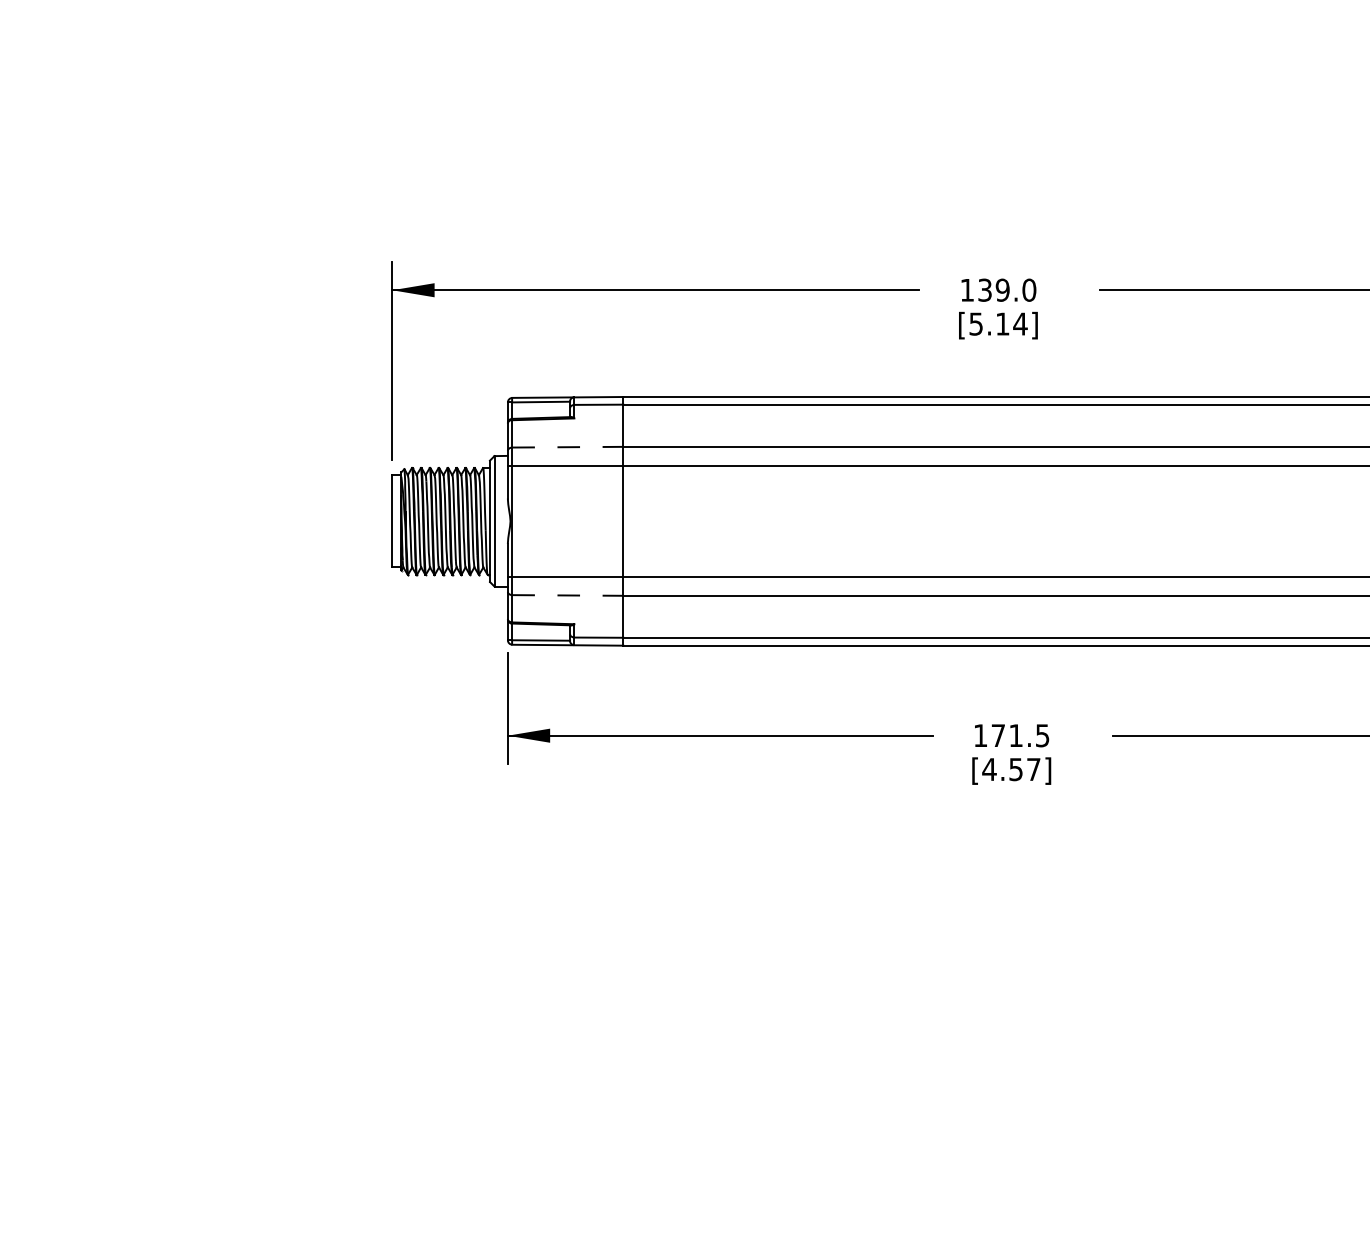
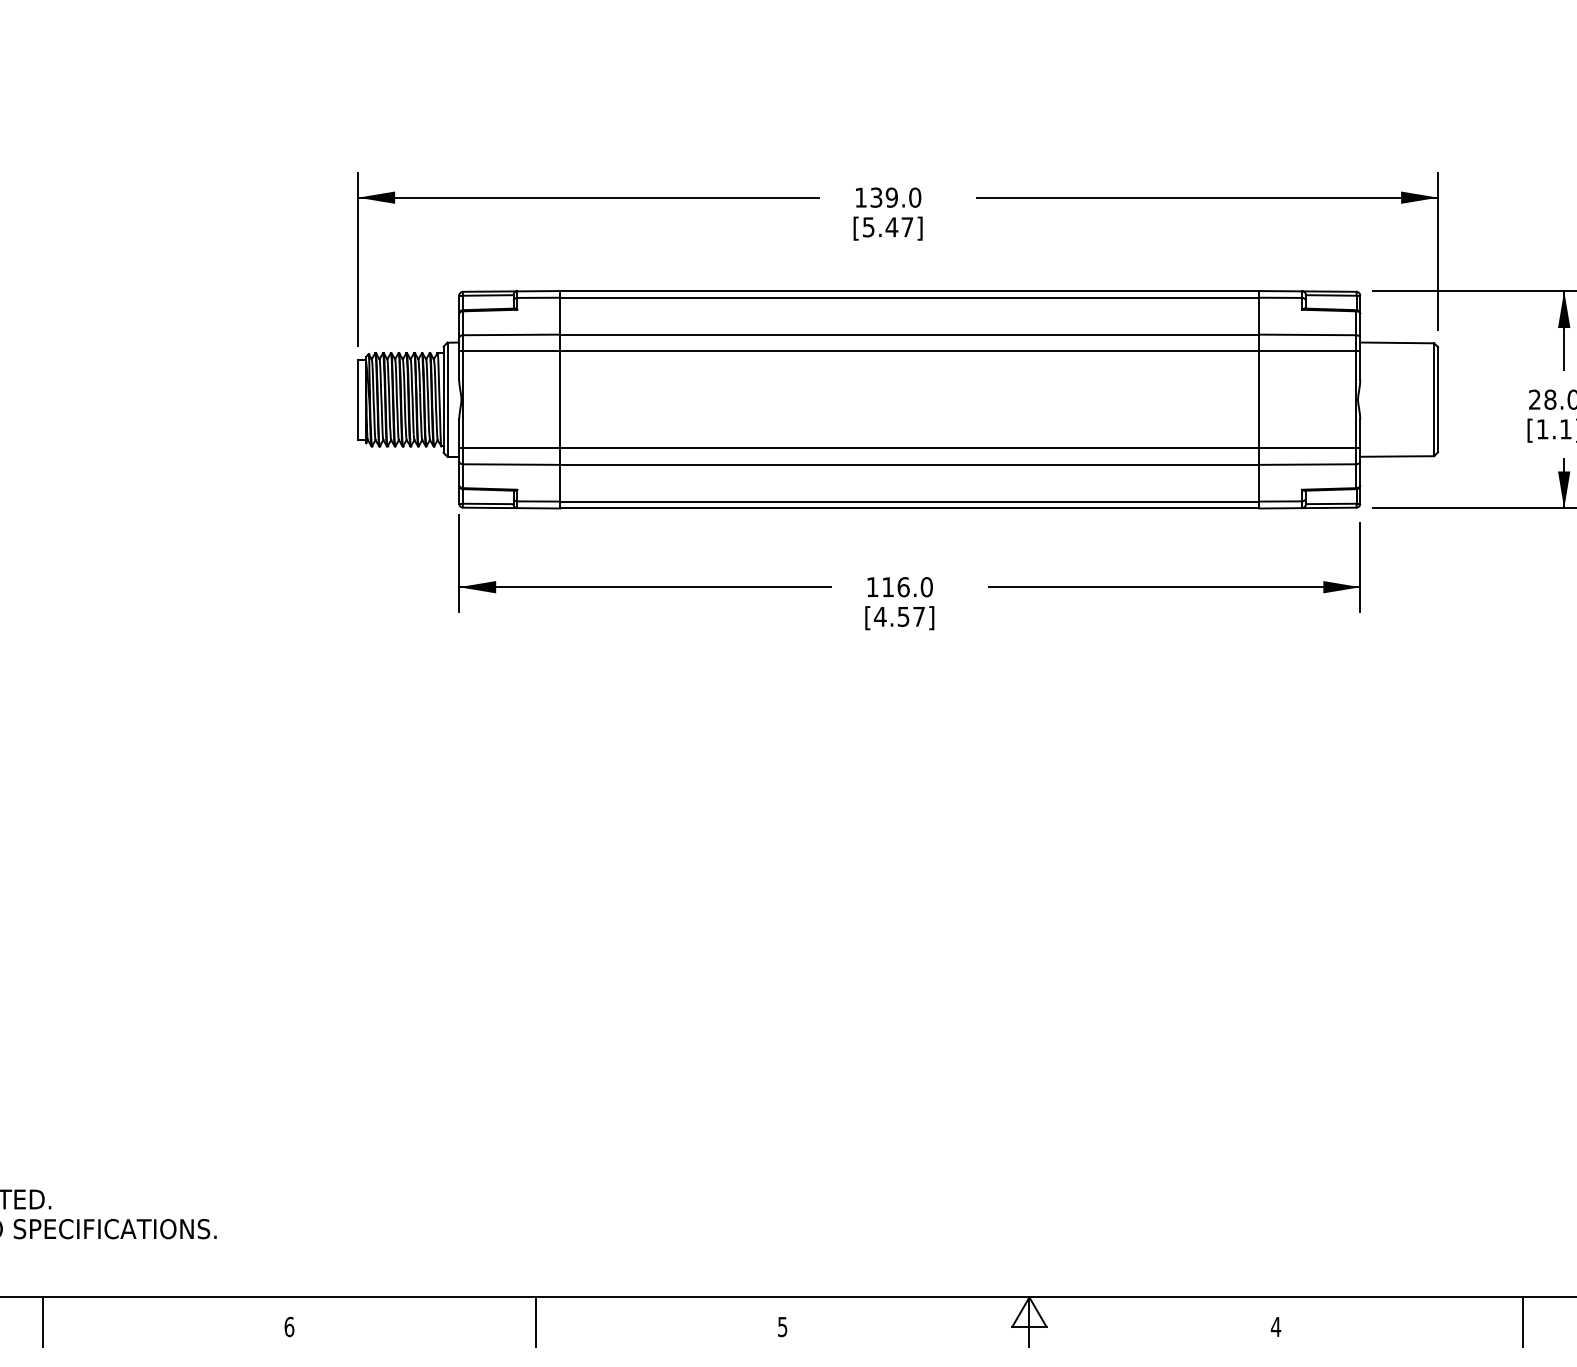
text: (1011, 324) -> (899, 227), [5.14] -> [5.47]
line: (567, 446) -> (511, 334), dashed -> solid
line: (567, 595) -> (511, 464), dashed -> solid
text: (1020, 736) -> (907, 587), 171.5 -> 116.0

